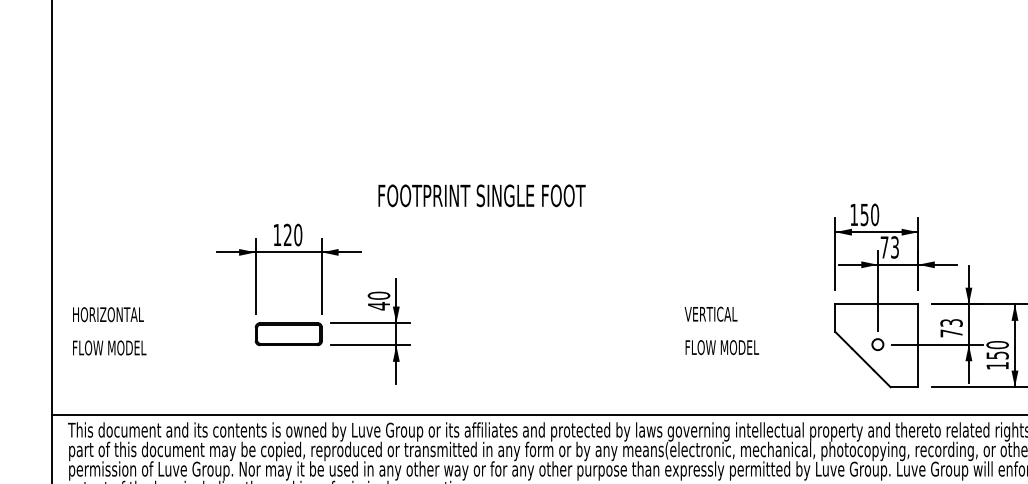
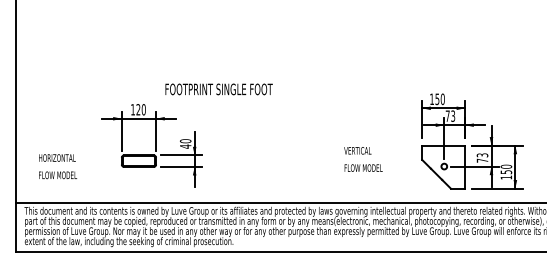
text: (480, 195) -> (218, 89), moved
text: (110, 330) -> (58, 166), moved

